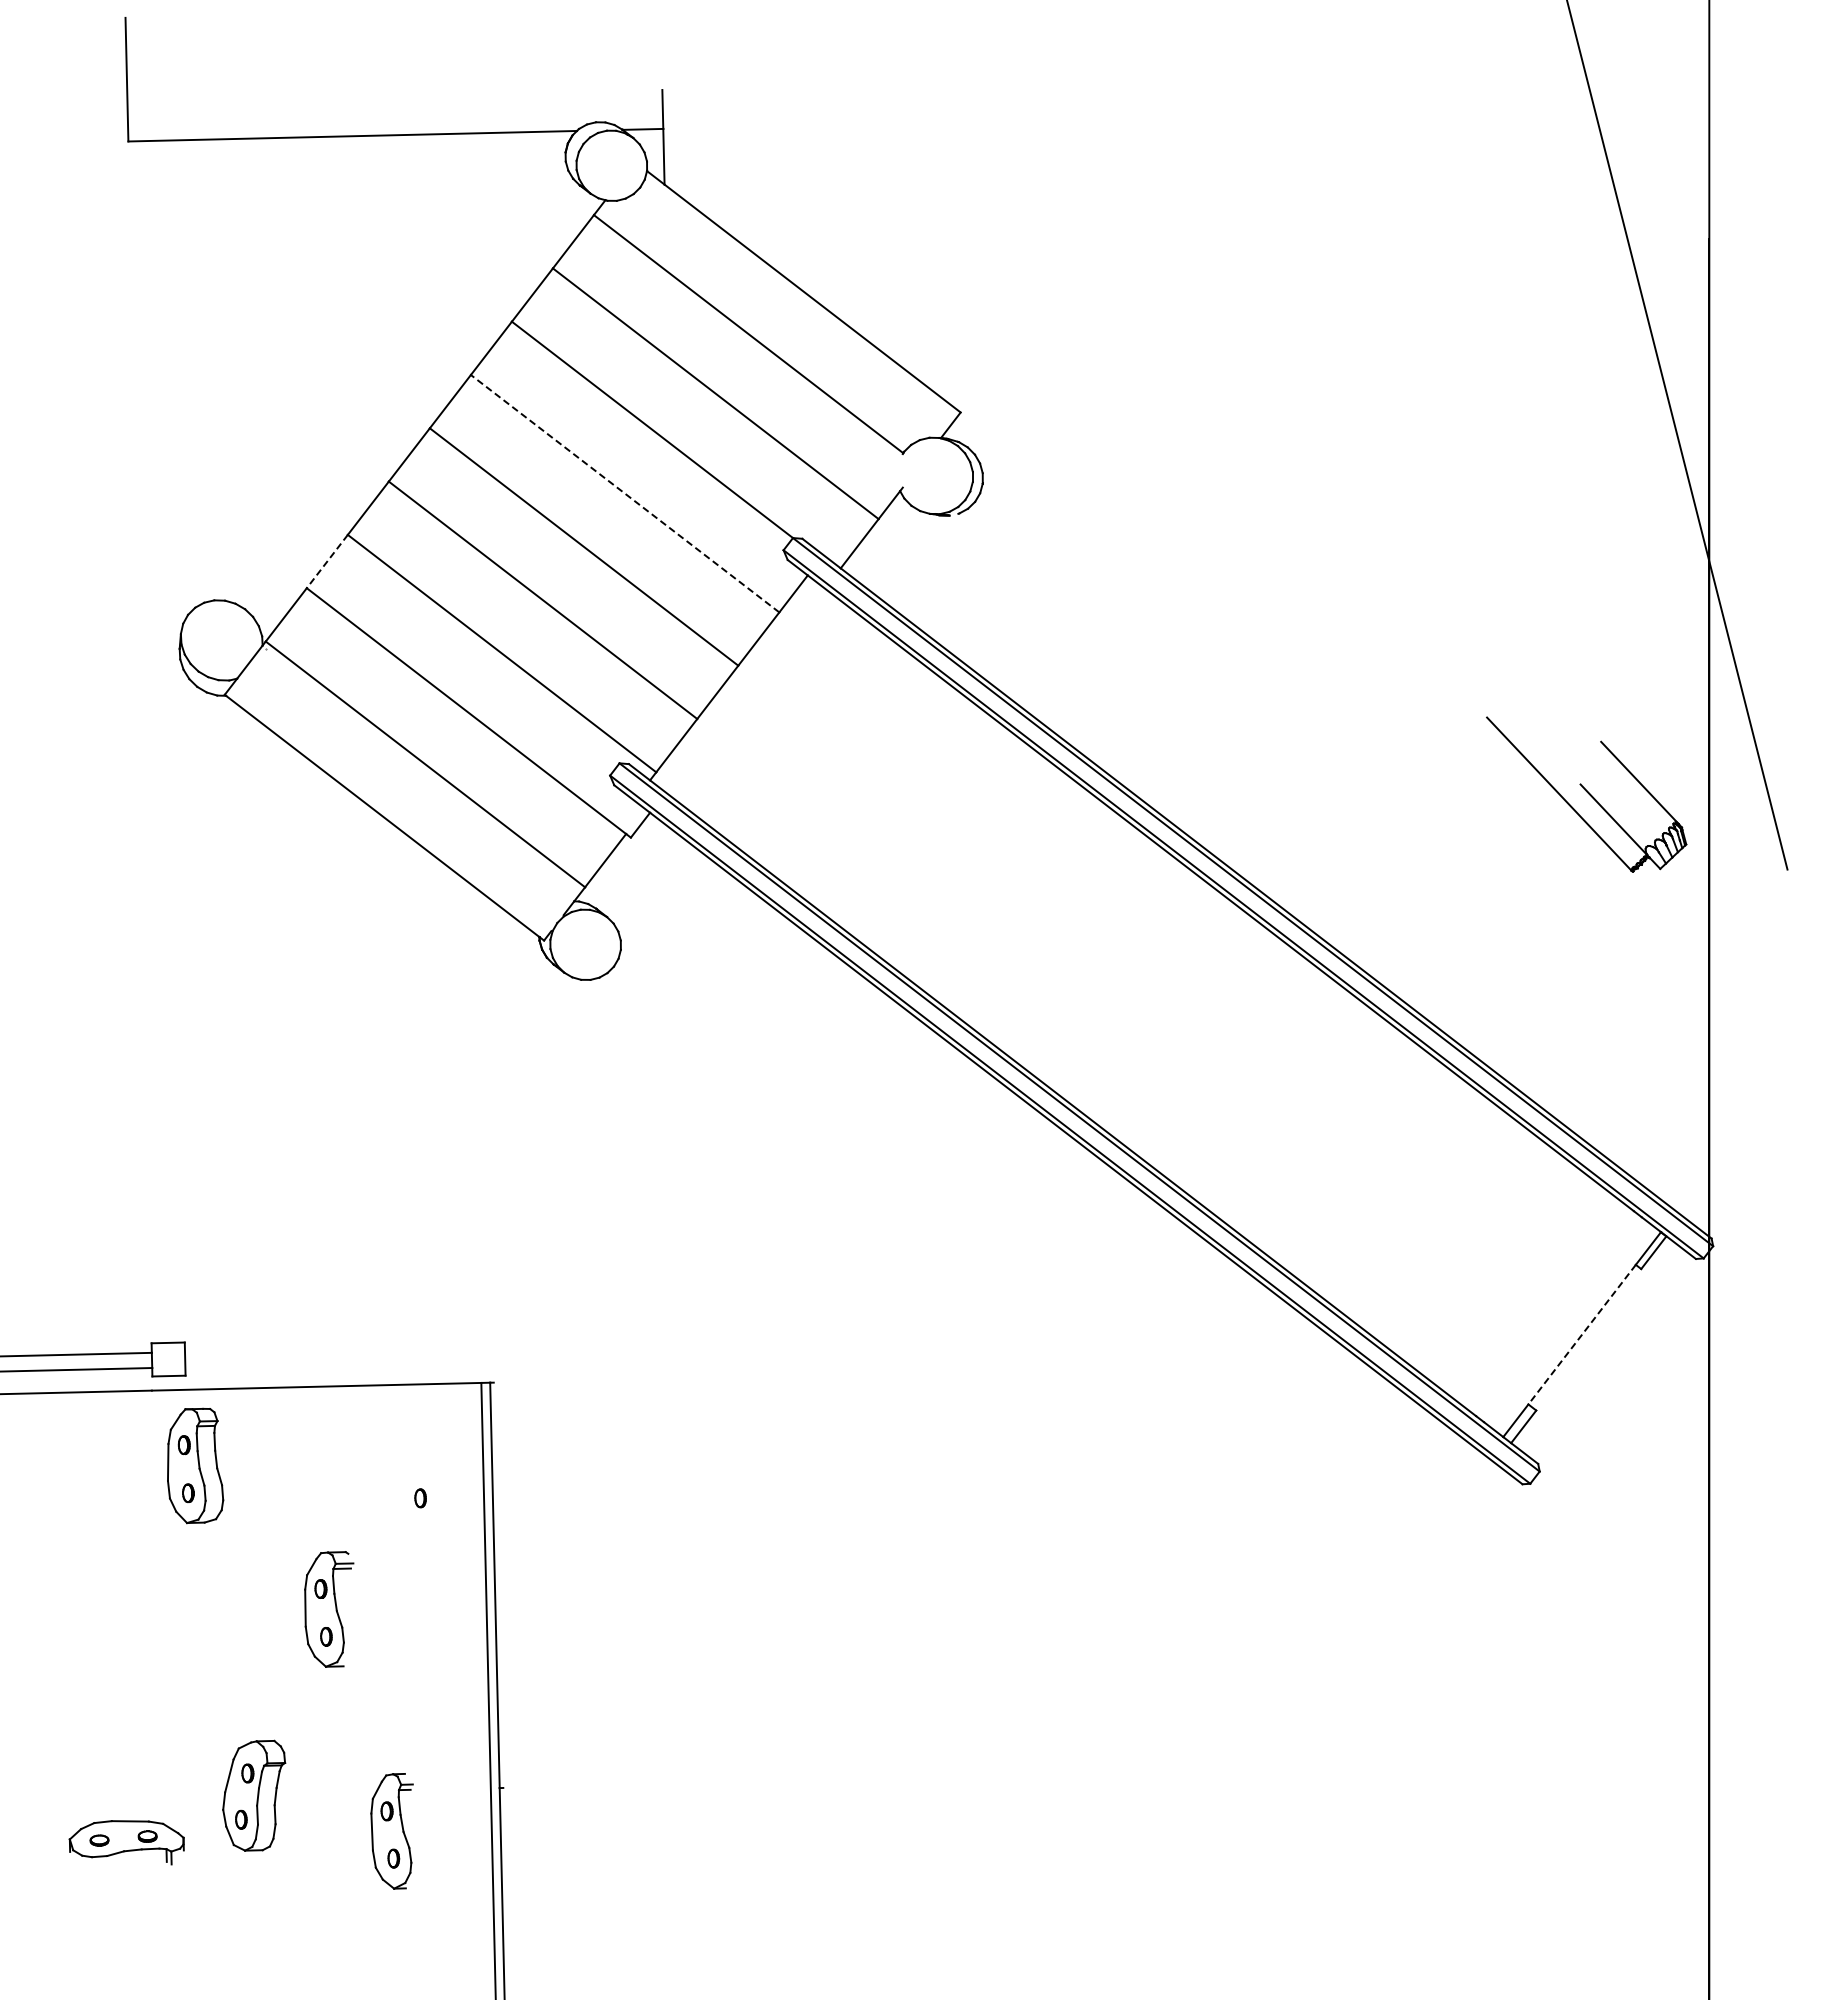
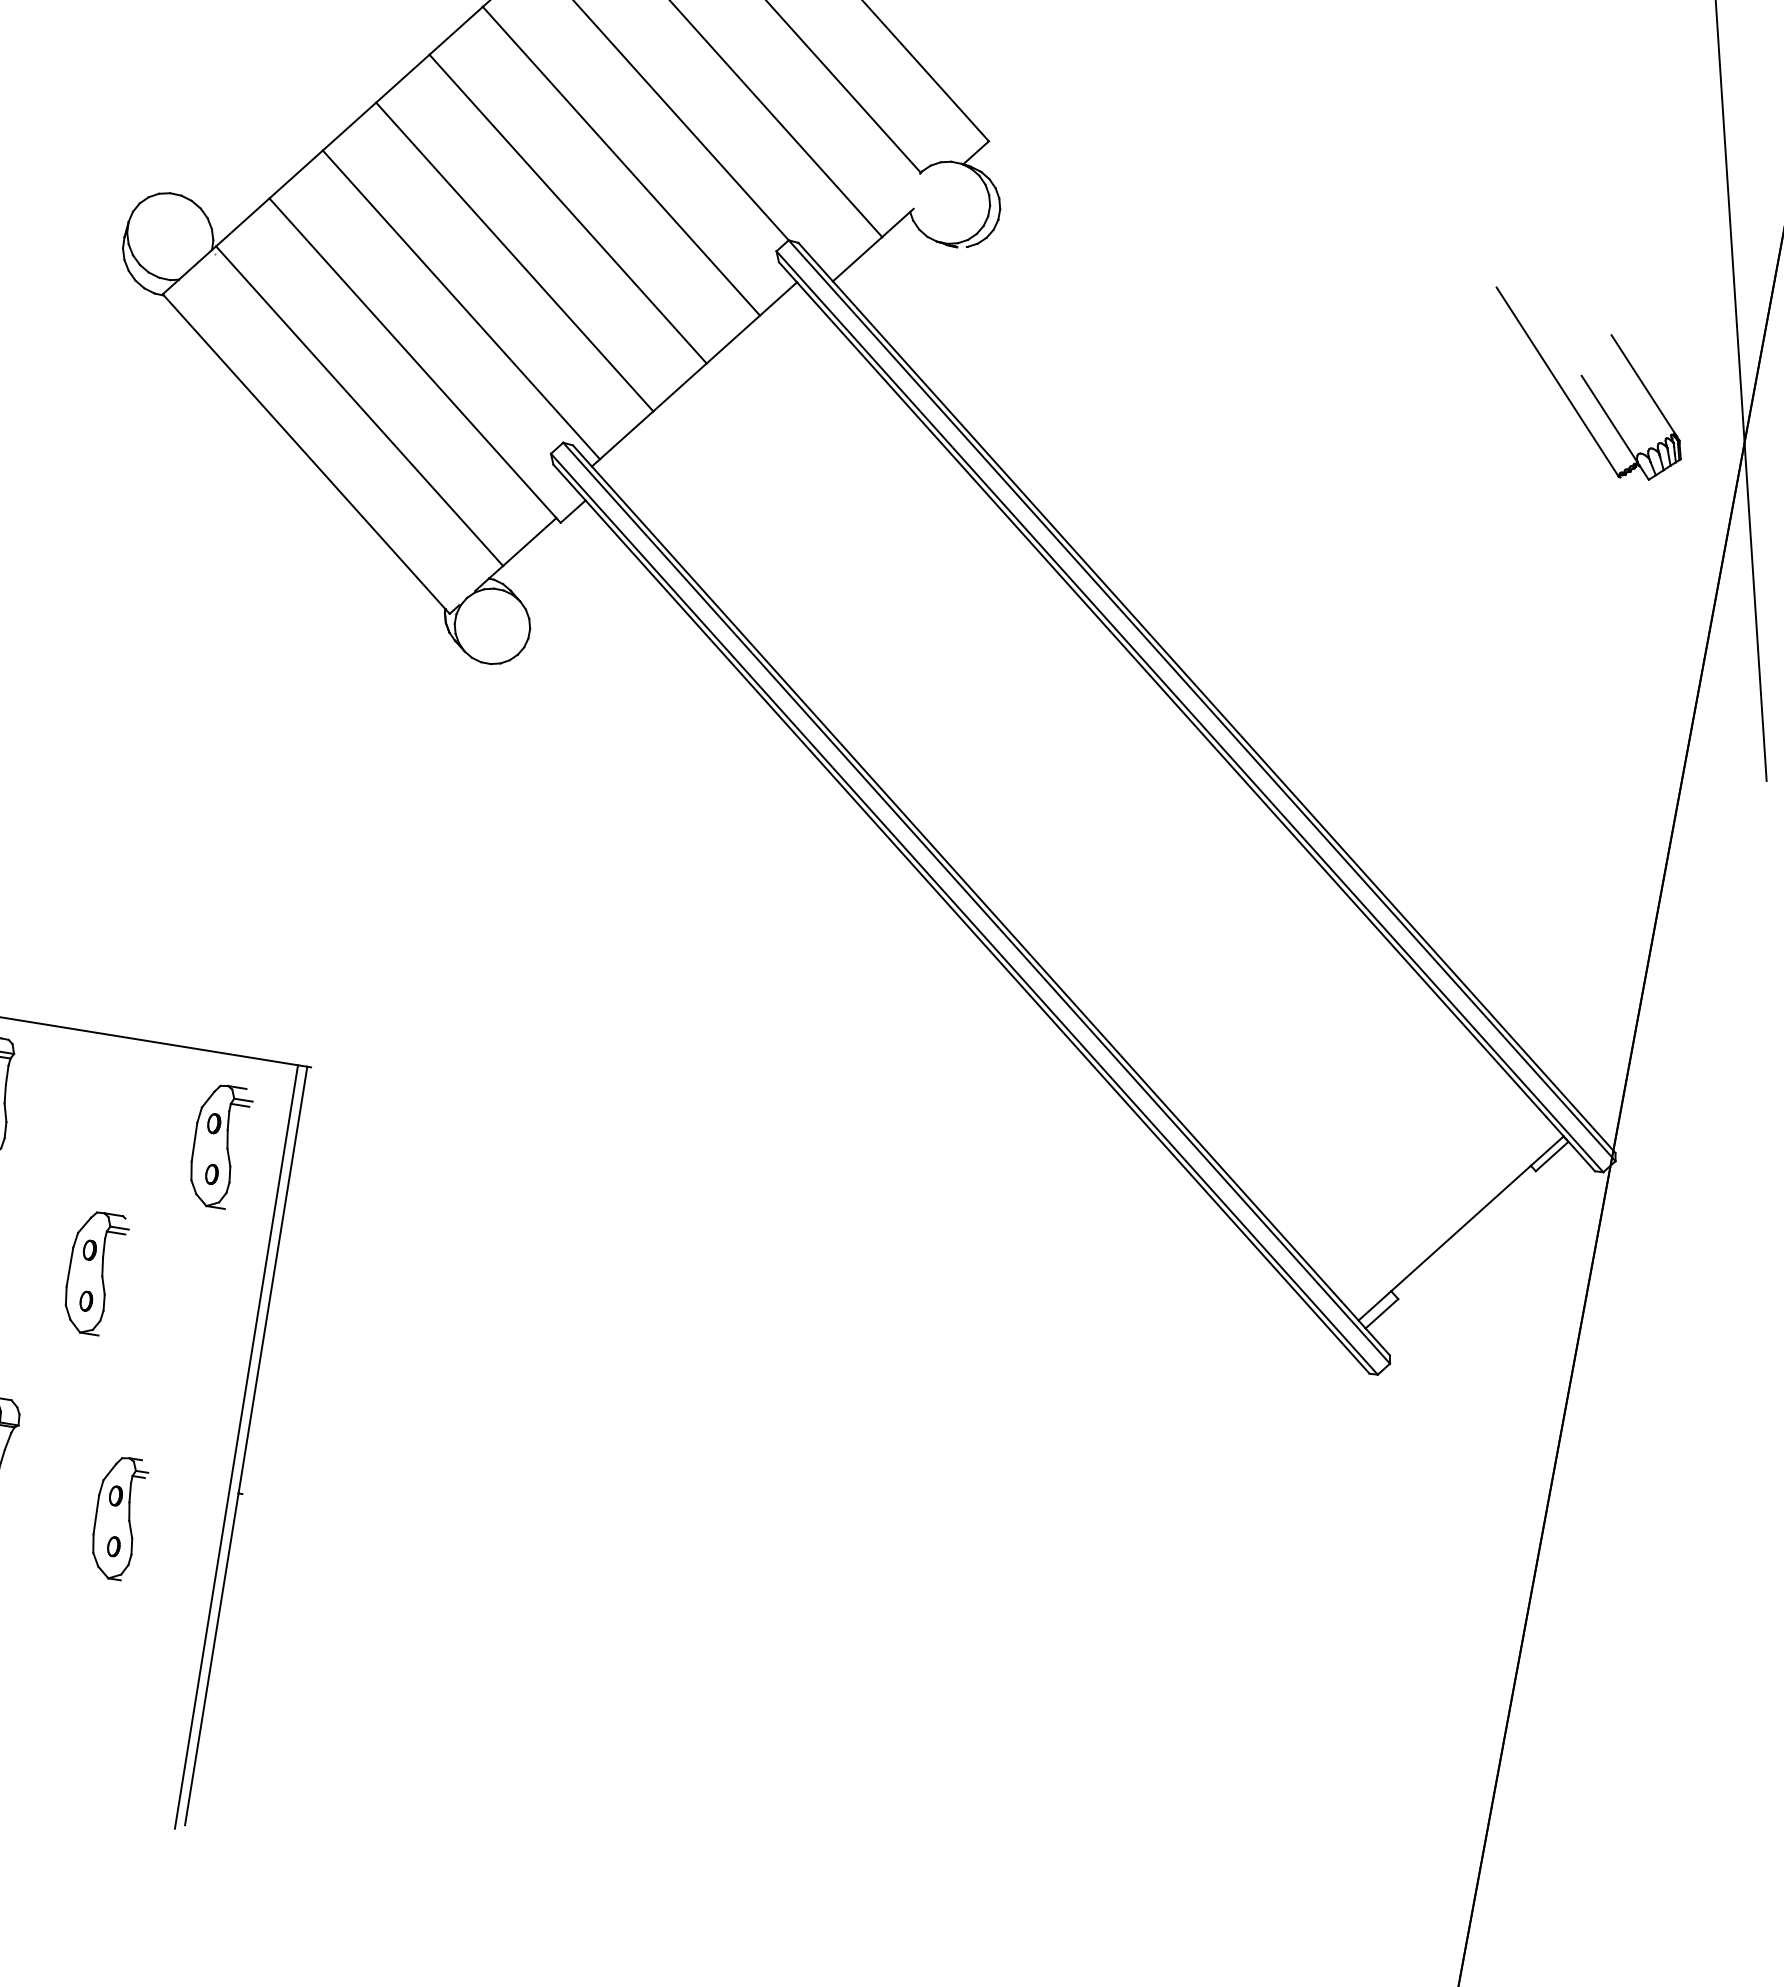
line: (625, 493) -> (621, 161), dashed -> solid
line: (327, 561) -> (296, 174), dashed -> solid
part: (1586, 794) -> (1585, 387), moved
line: (1581, 1335) -> (1460, 1229), dashed -> solid
part: (421, 1470) -> (218, 1145), added

